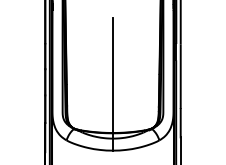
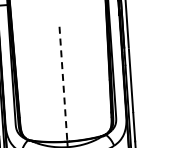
line: (113, 75) -> (63, 84), solid -> dashed

